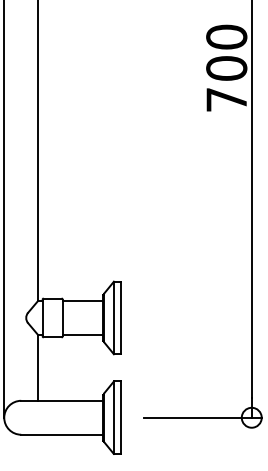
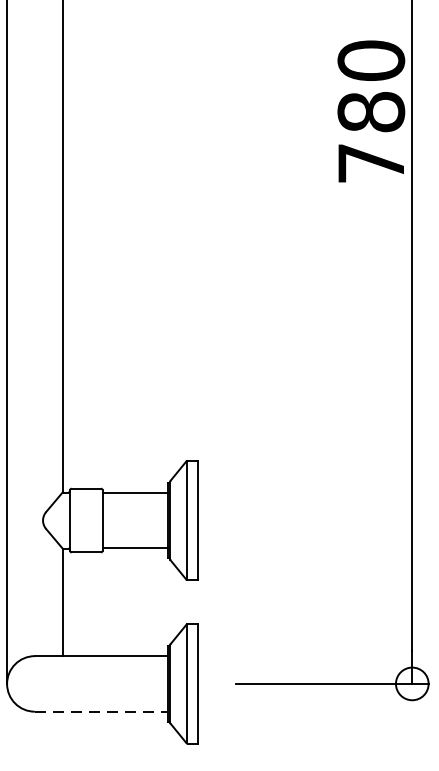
text: (226, 68) -> (370, 112), 700 -> 780
line: (61, 434) -> (100, 711), solid -> dashed

